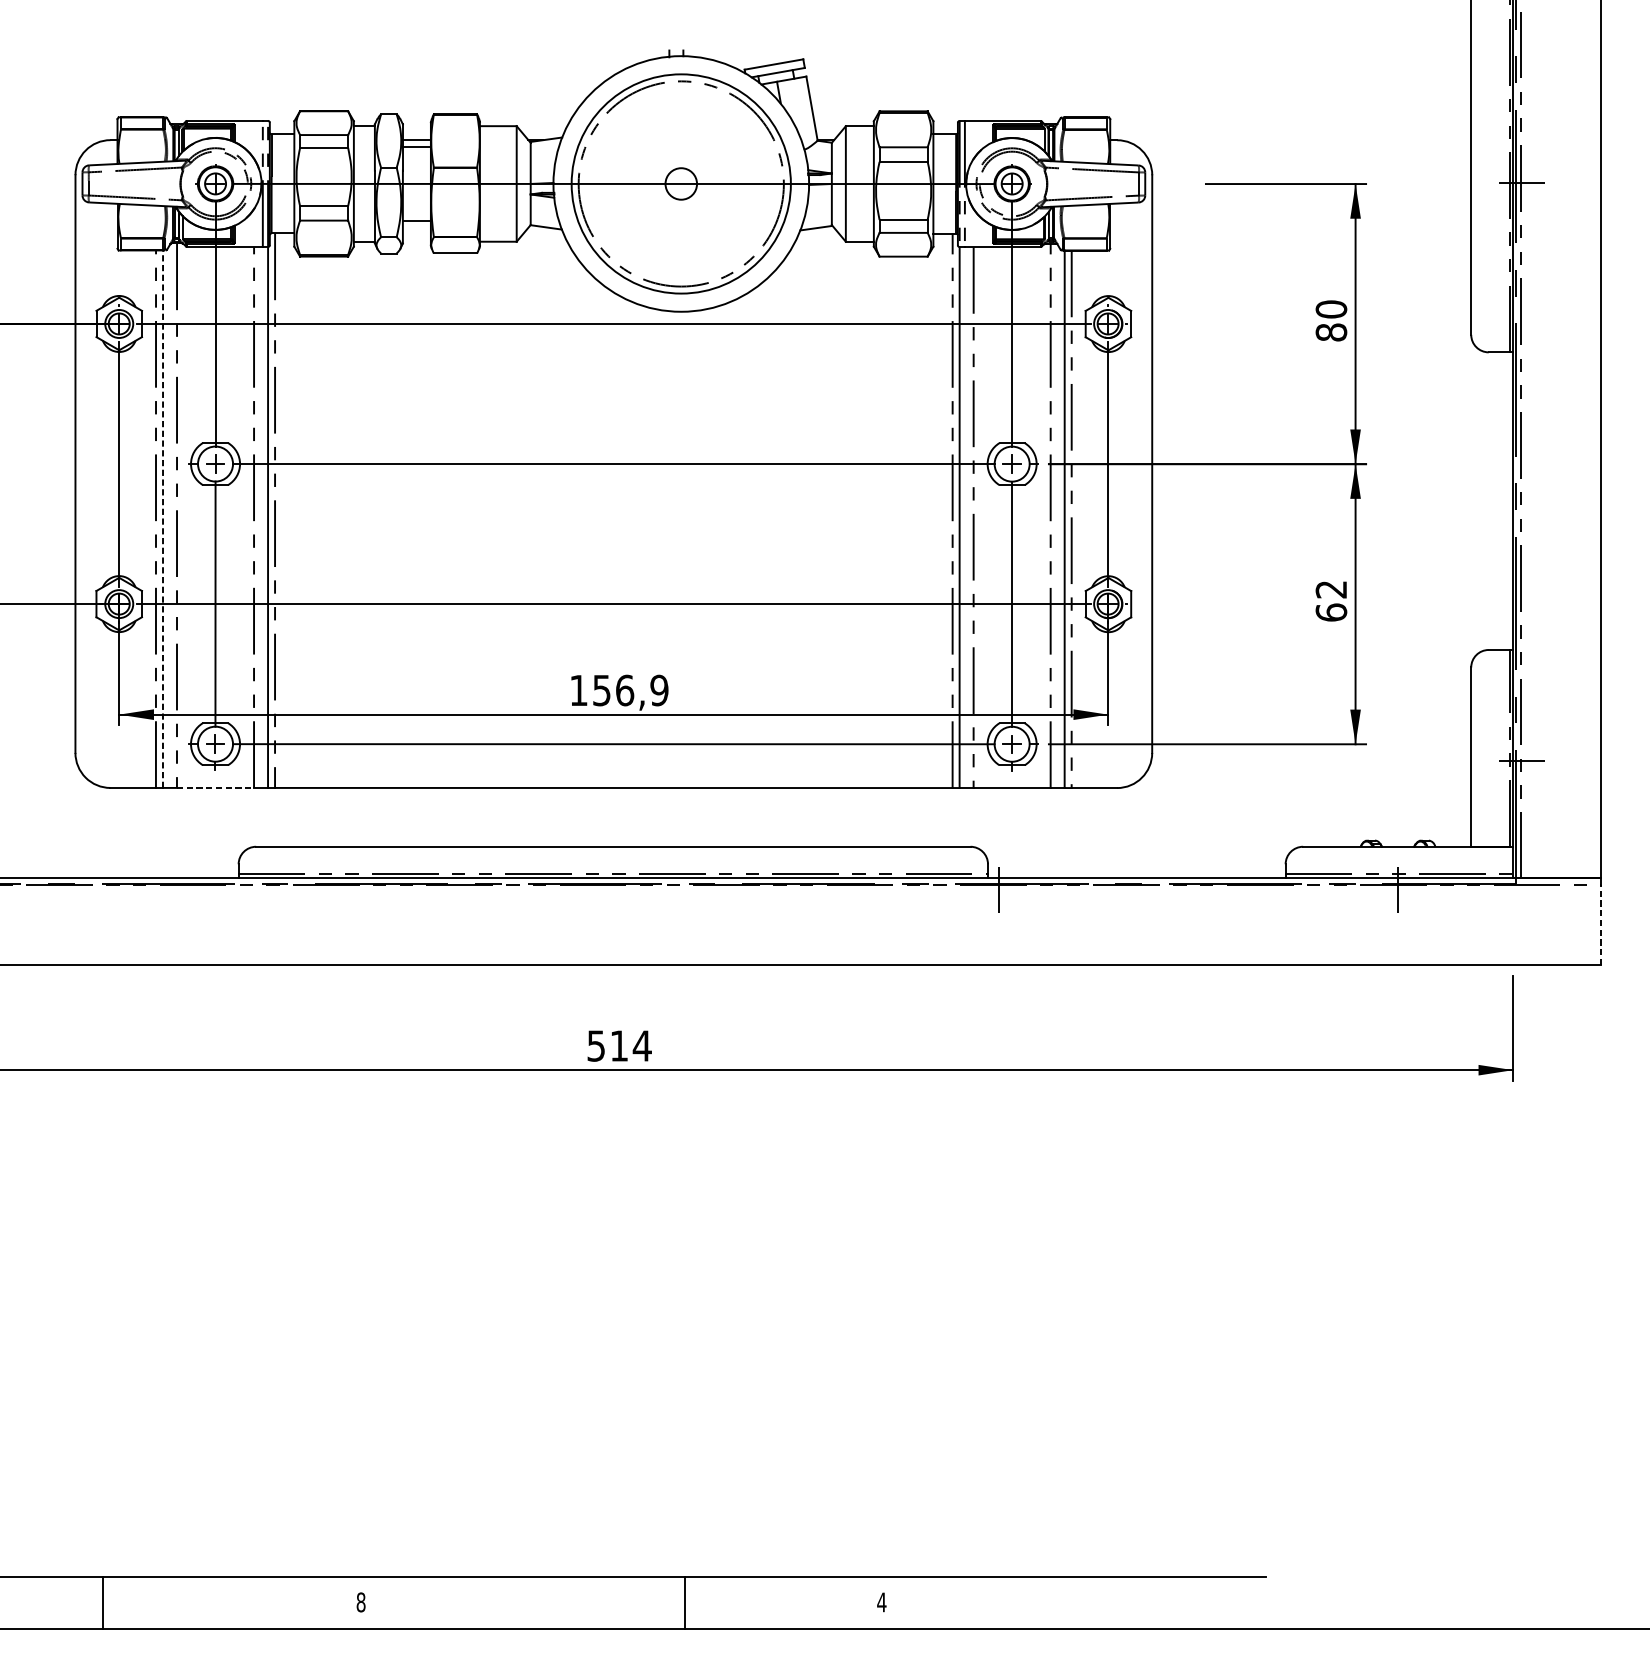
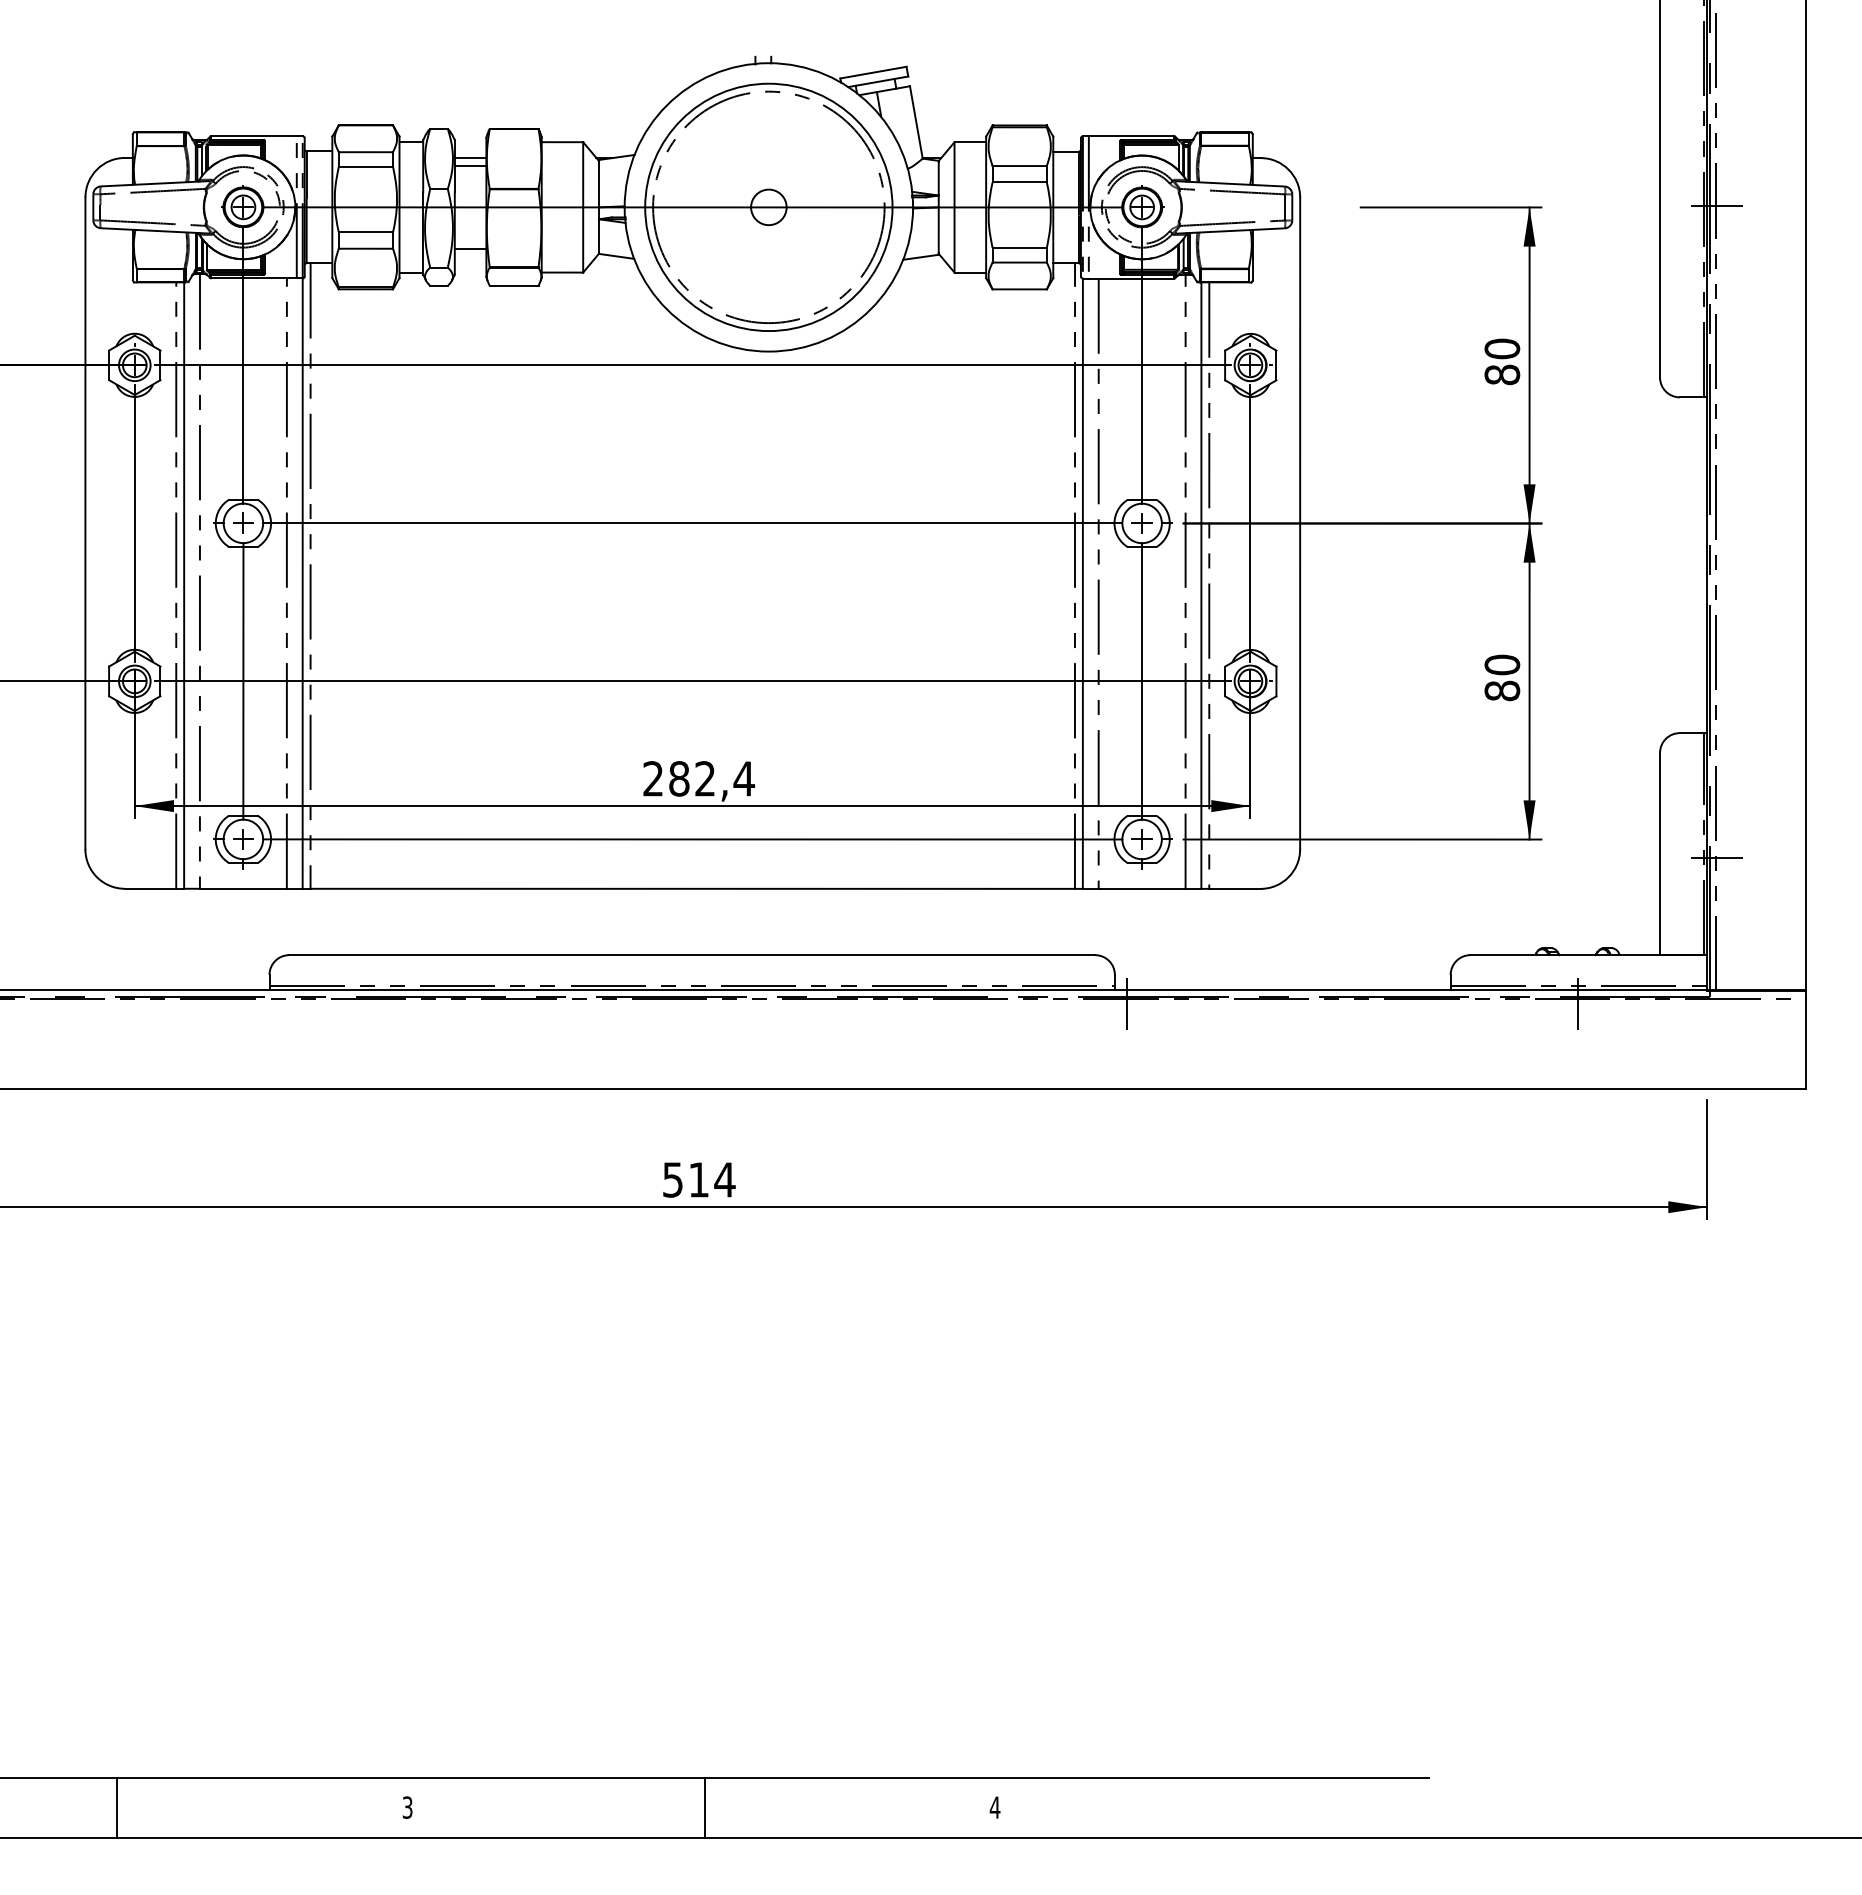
line: (163, 519) -> (184, 585), dashed -> solid
text: (1331, 600) -> (1502, 677), 62 -> 80
text: (619, 690) -> (699, 778), 156,9 -> 282,4
line: (215, 787) -> (243, 888), dashed -> solid
line: (1601, 925) -> (1806, 1043), dashed -> solid
text: (360, 1602) -> (407, 1807), 8 -> 3
line: (684, 1603) -> (704, 1808), moved

